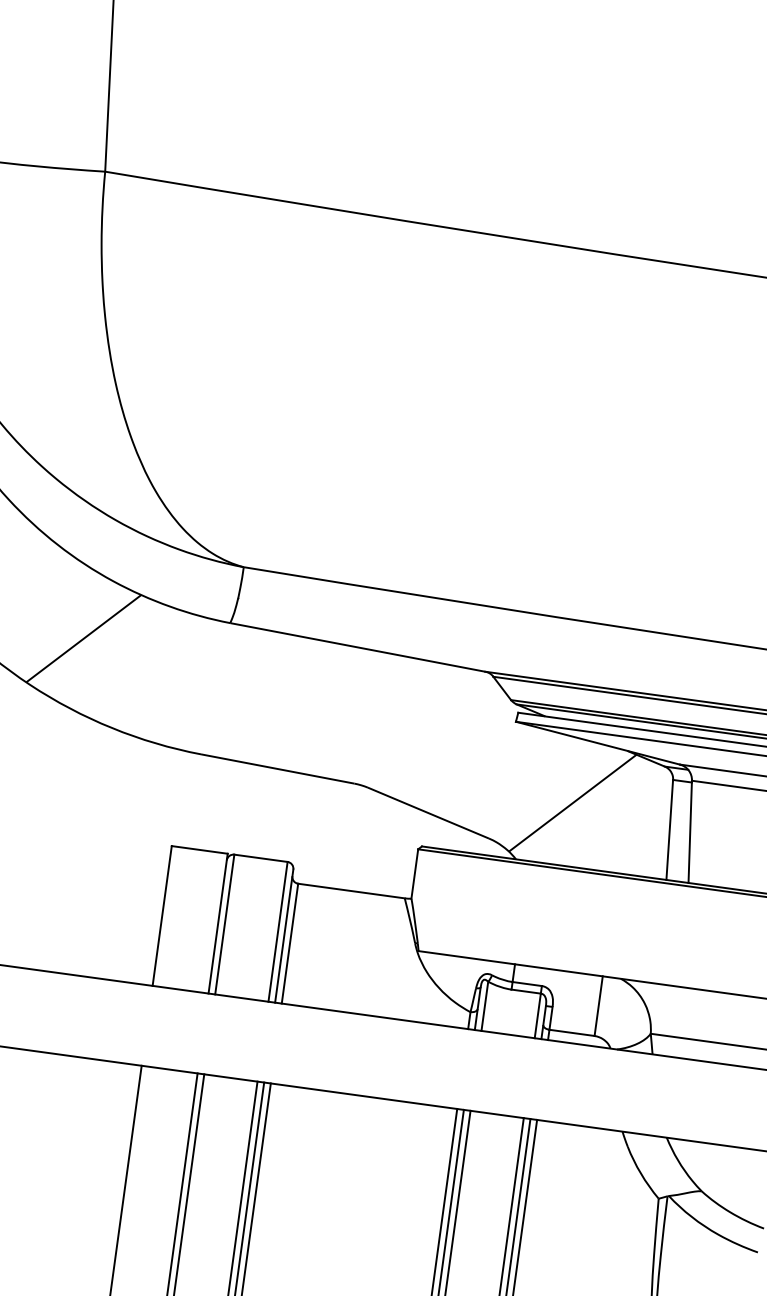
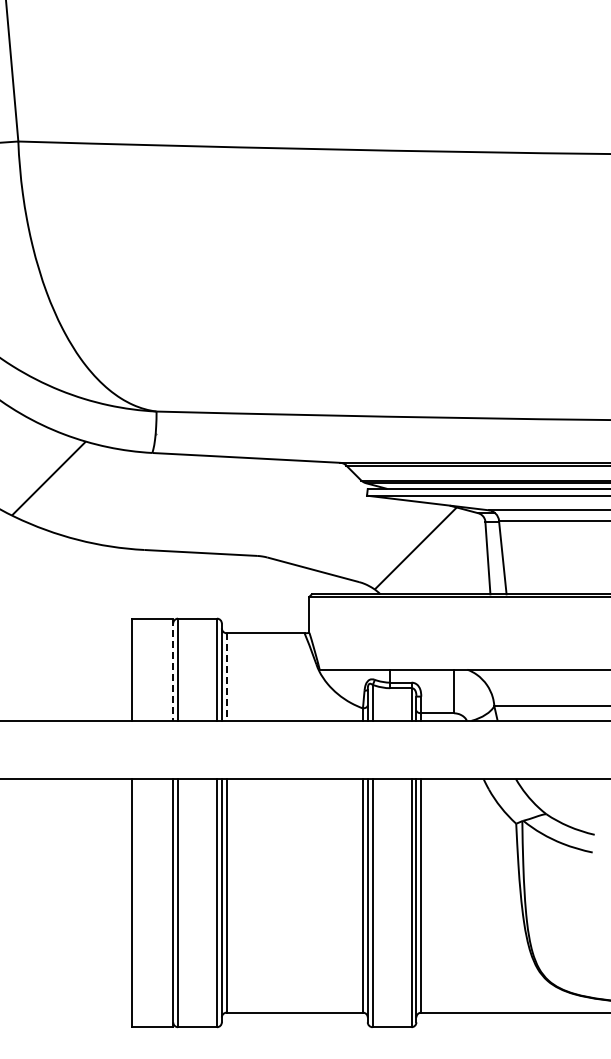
line: (218, 924) -> (173, 670), solid -> dashed
line: (289, 944) -> (226, 677), solid -> dashed

